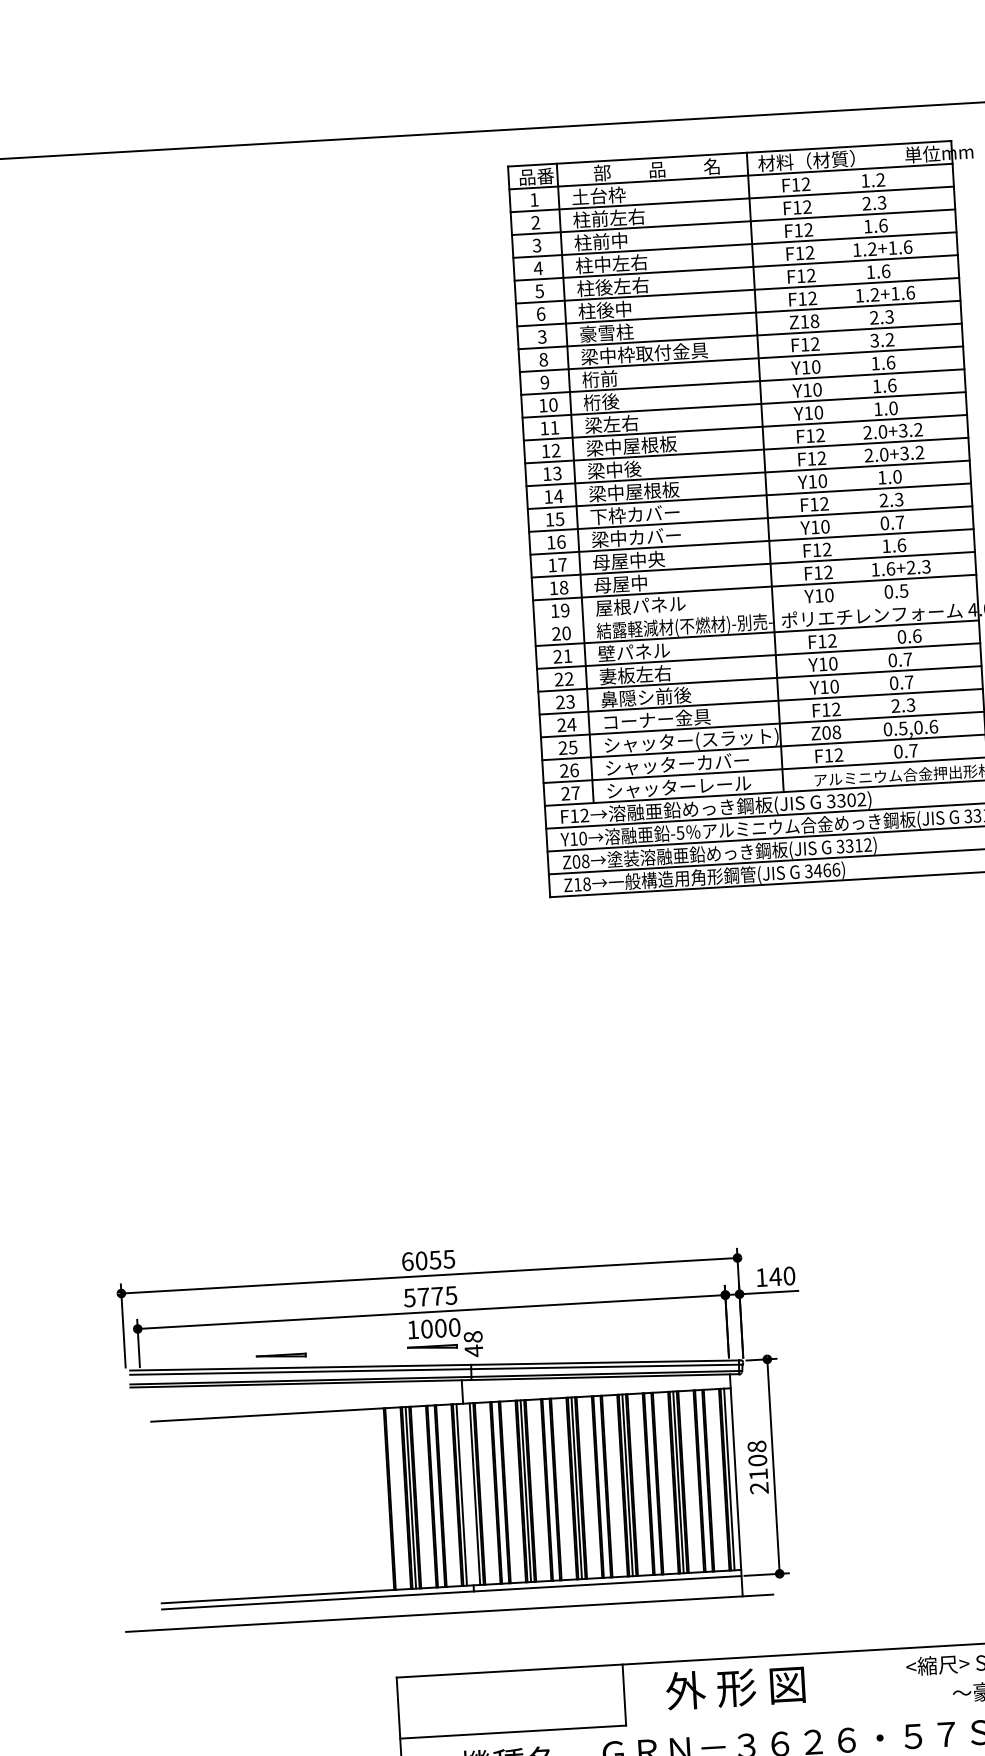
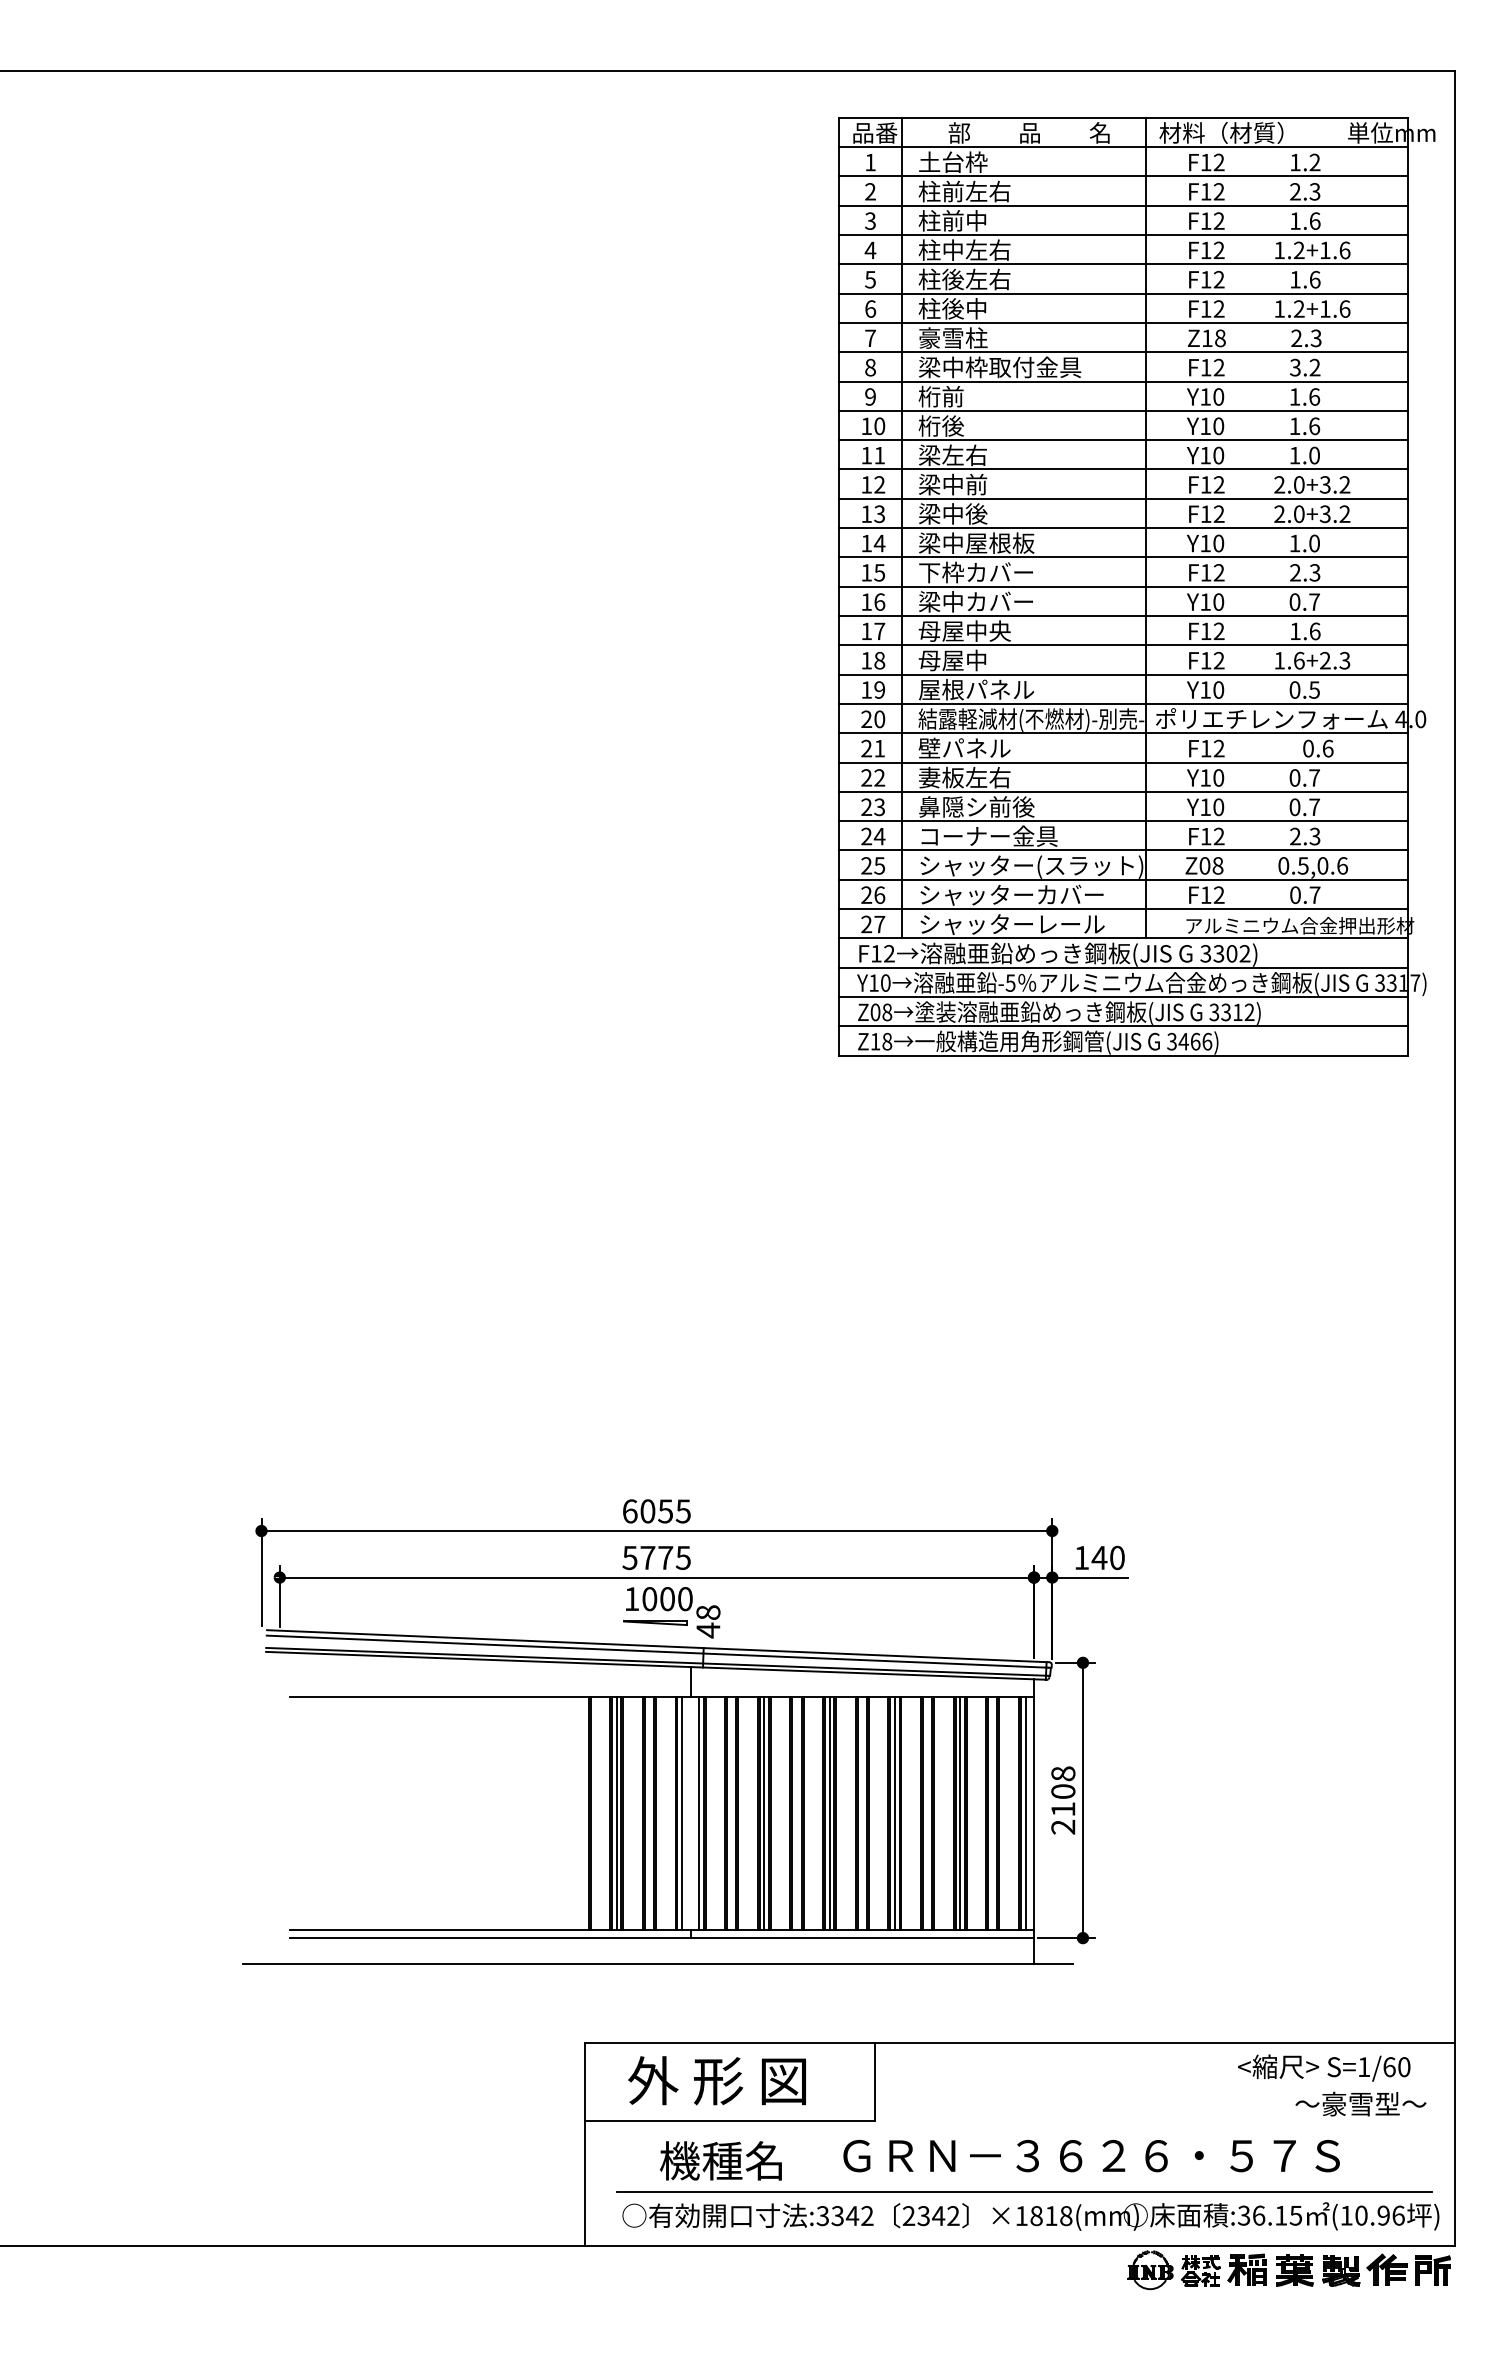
text: (542, 337) -> (870, 338), 3 -> 7
text: (650, 444) -> (1000, 484), 梁中屋根板 -> 梁中前
line: (755, 610) -> (1123, 703), added
part: (281, 1355) -> (461, 1622), removed
text: (735, 1687) -> (716, 2080), moved

